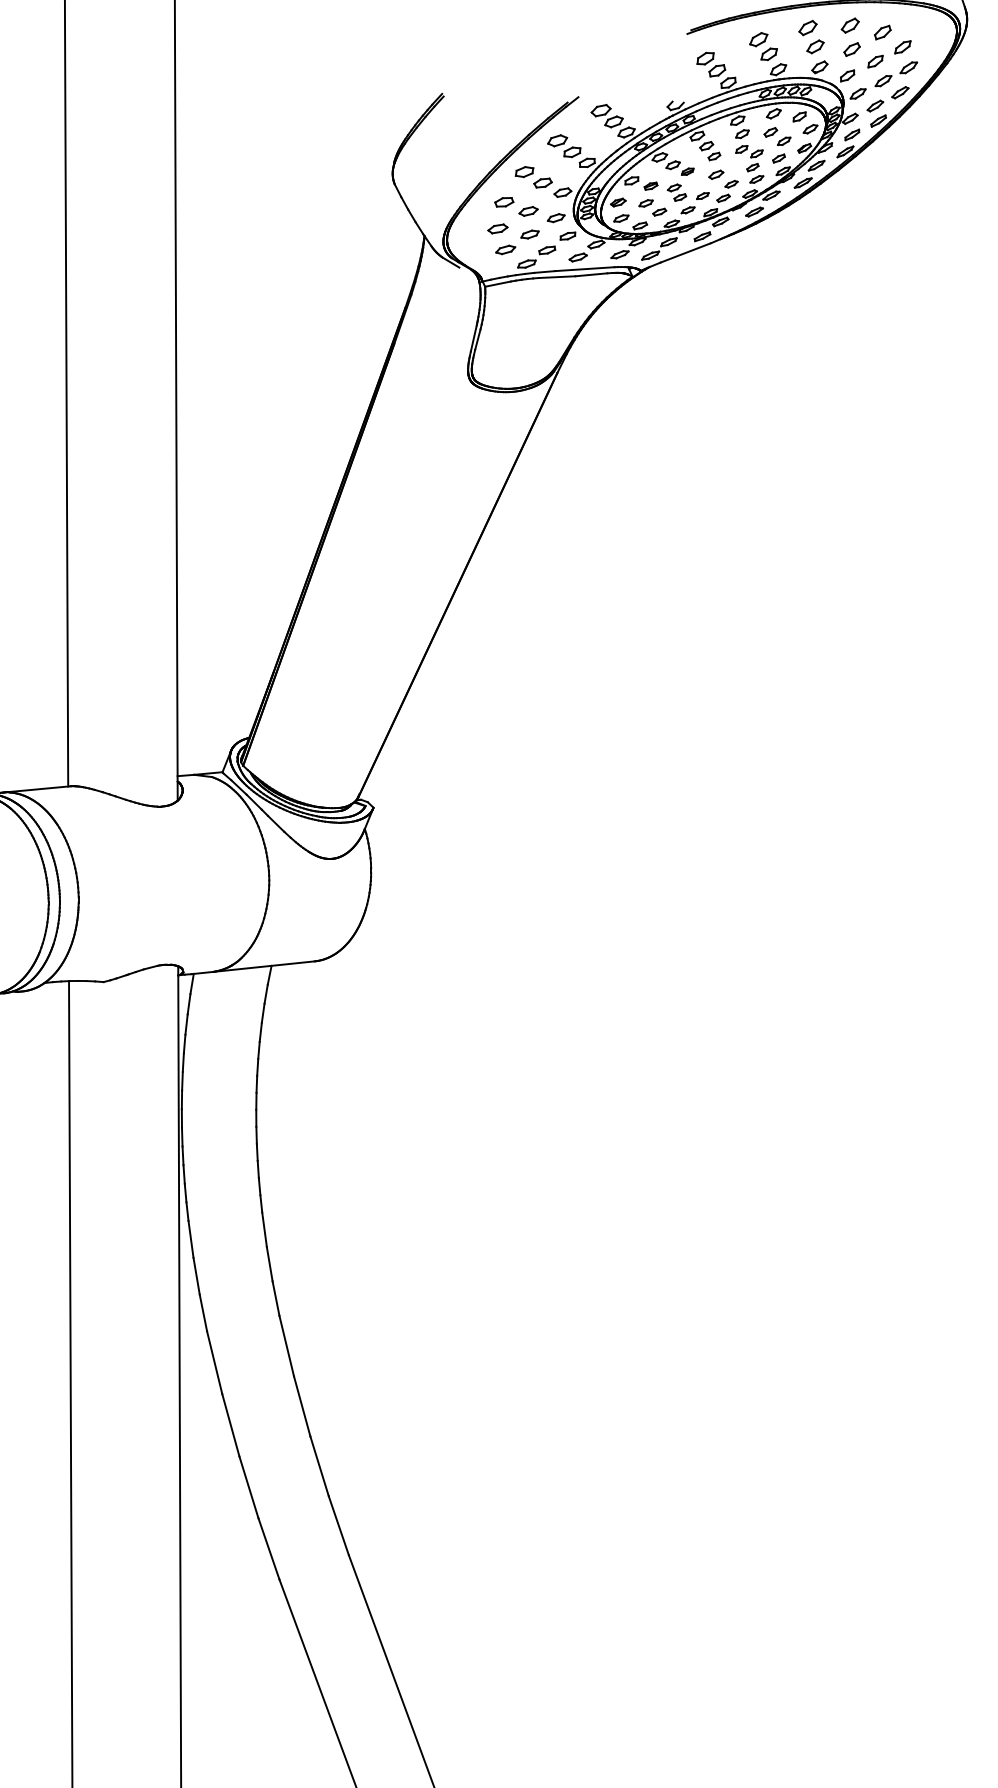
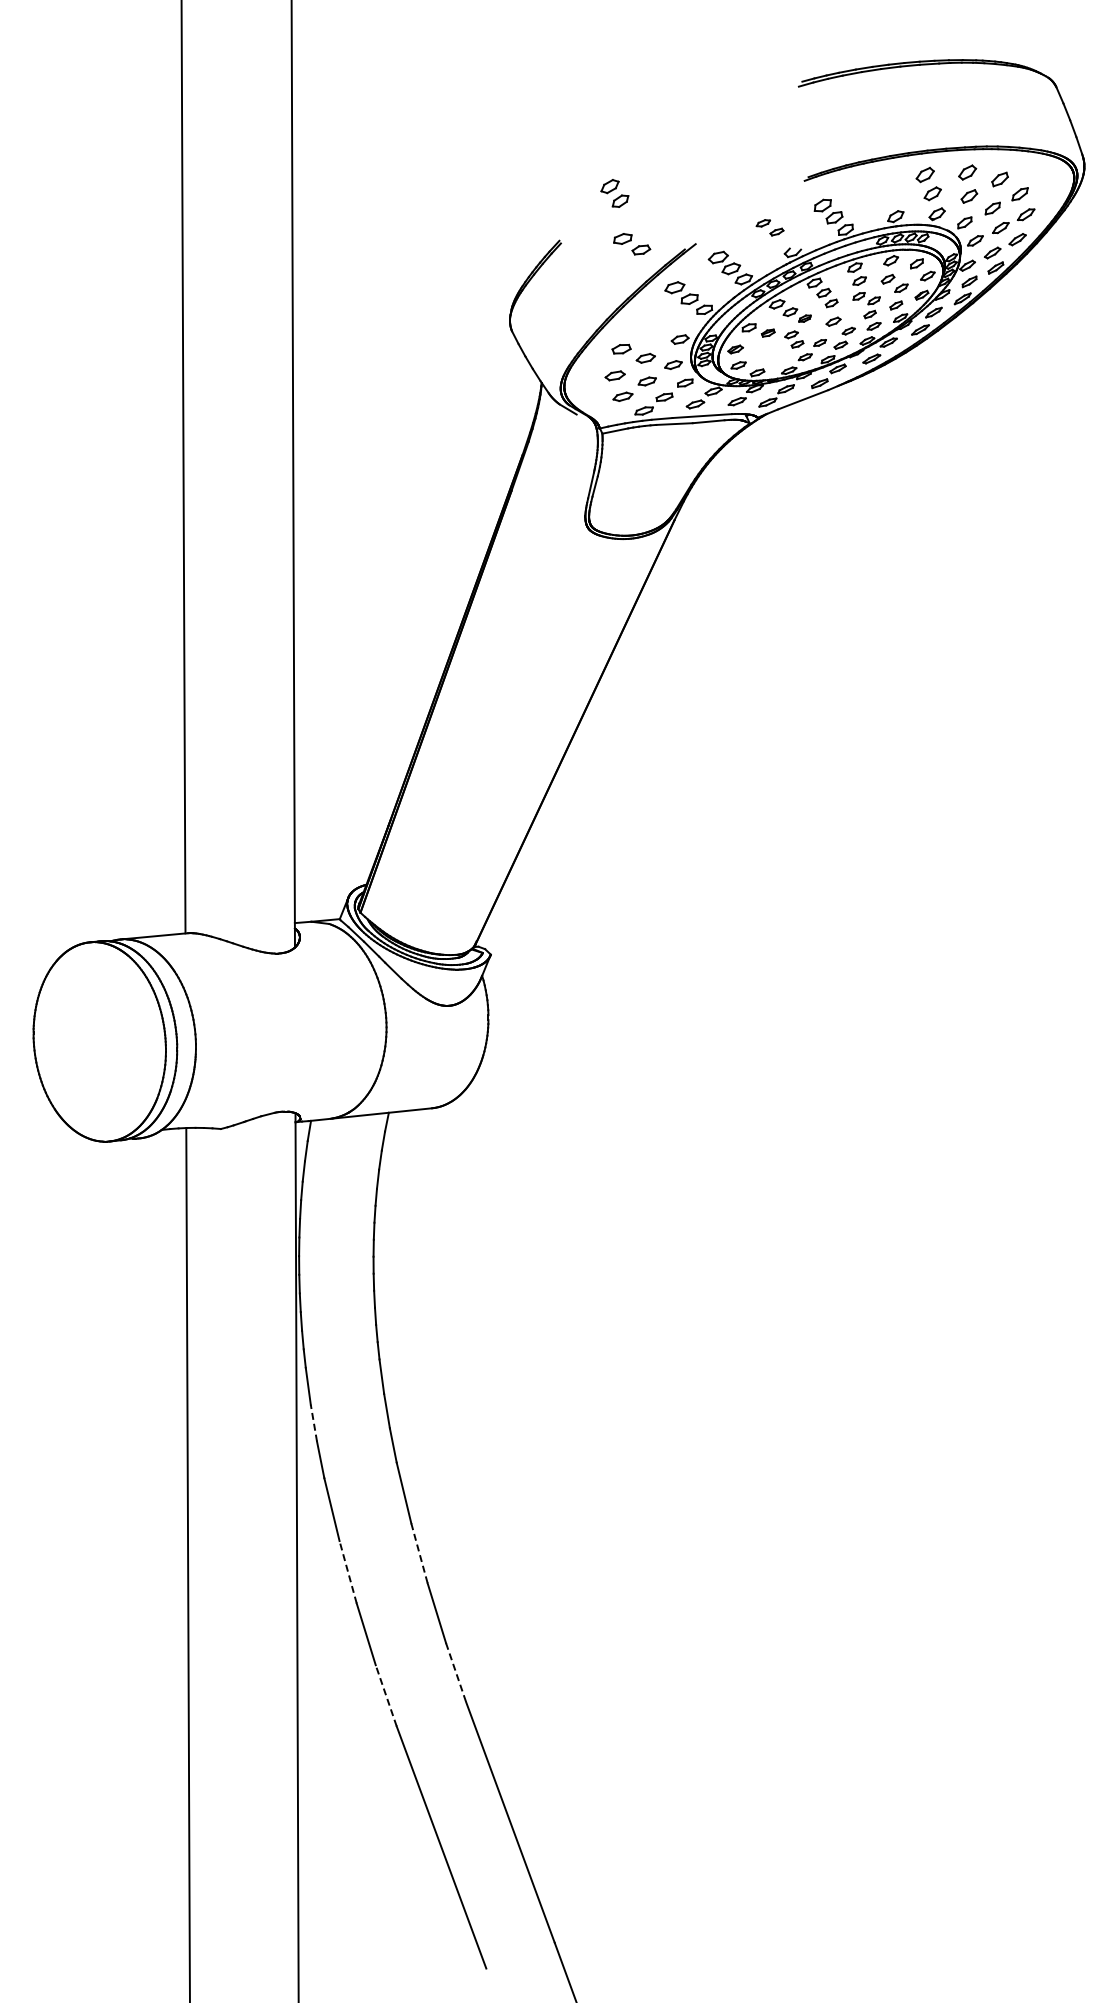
part: (763, 46) -> (614, 193), moved
part: (534, 177) -> (632, 244), moved
part: (652, 207) -> (769, 227), moved
line: (196, 1276) -> (313, 1423), solid -> dashed
line: (302, 1406) -> (419, 1553), solid -> dashed
line: (231, 1424) -> (348, 1571), solid -> dashed
line: (339, 1526) -> (456, 1673), solid -> dashed
line: (269, 1548) -> (386, 1695), solid -> dashed

